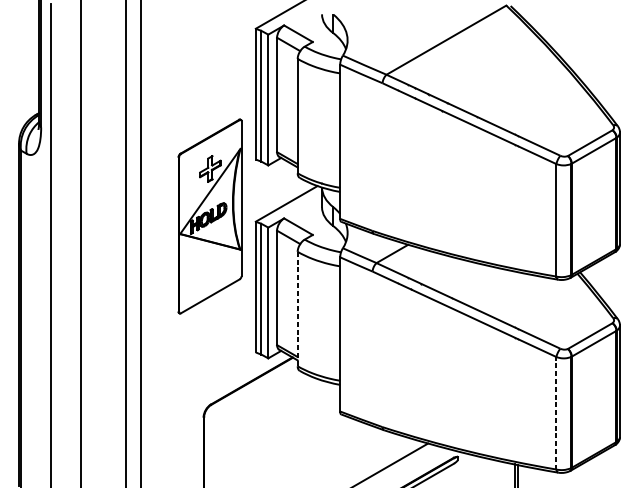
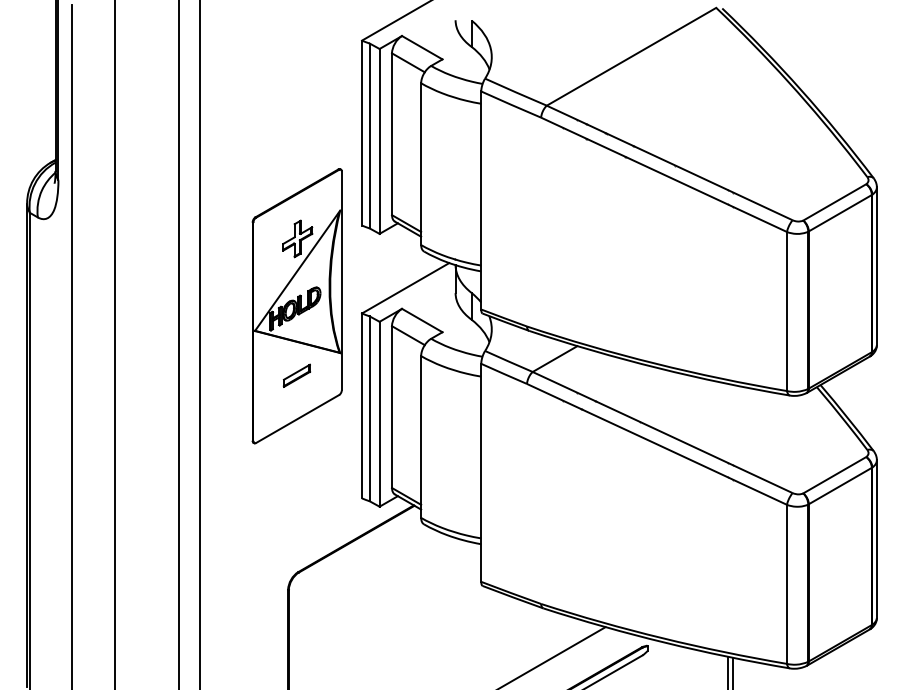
part: (209, 265) -> (296, 375), added
line: (297, 309) -> (421, 437), dashed -> solid
line: (556, 413) -> (787, 584), dashed -> solid

